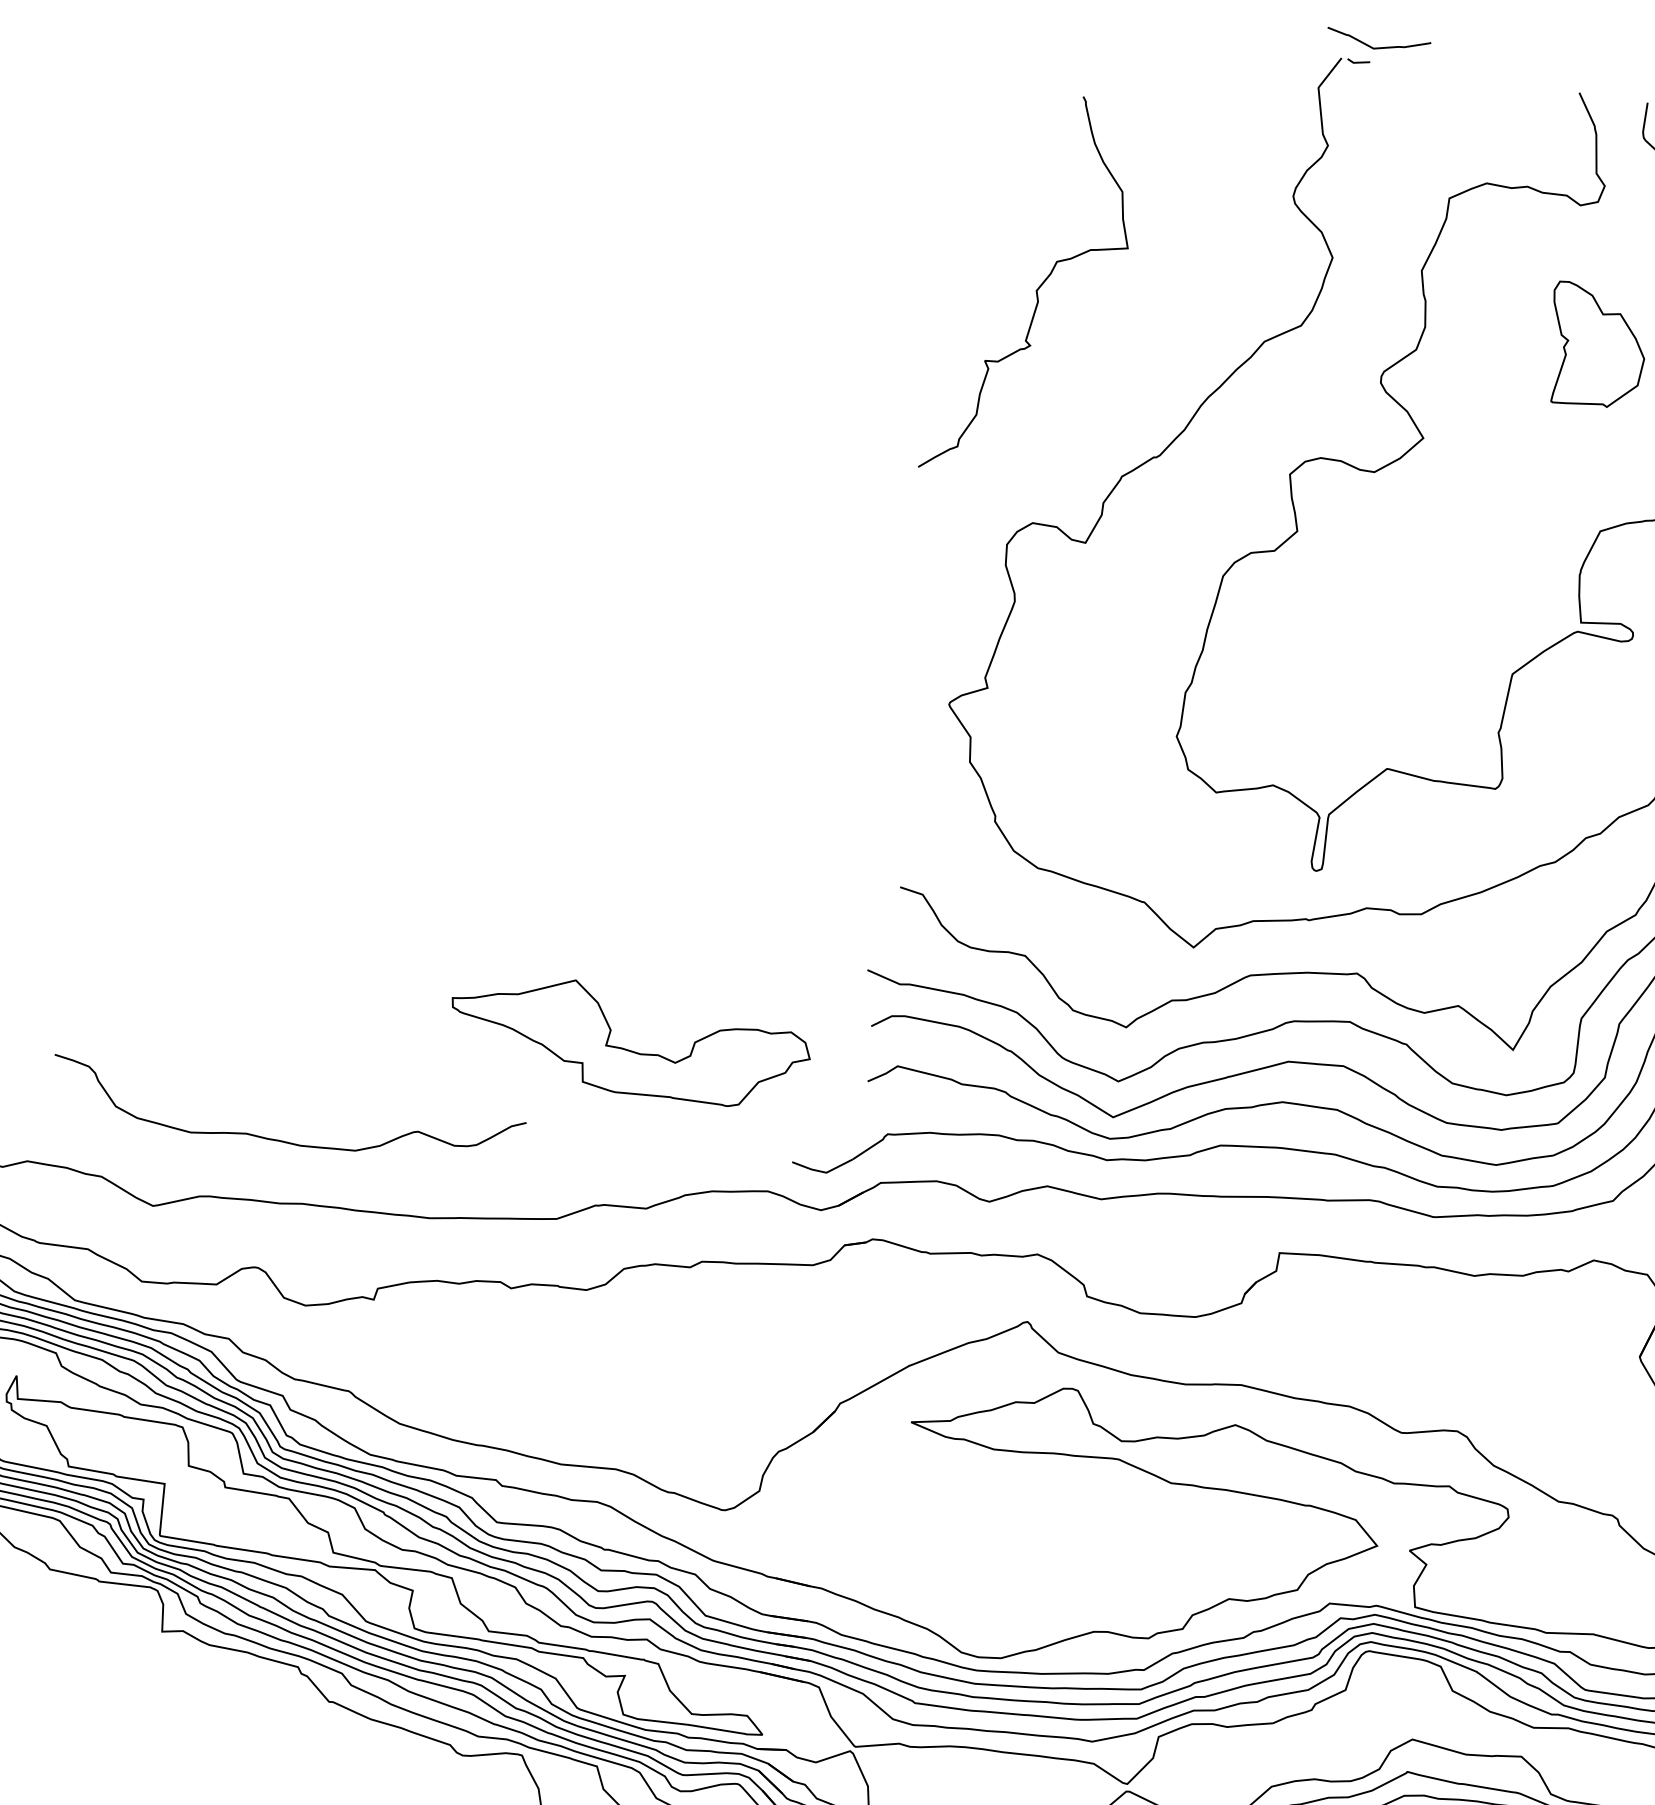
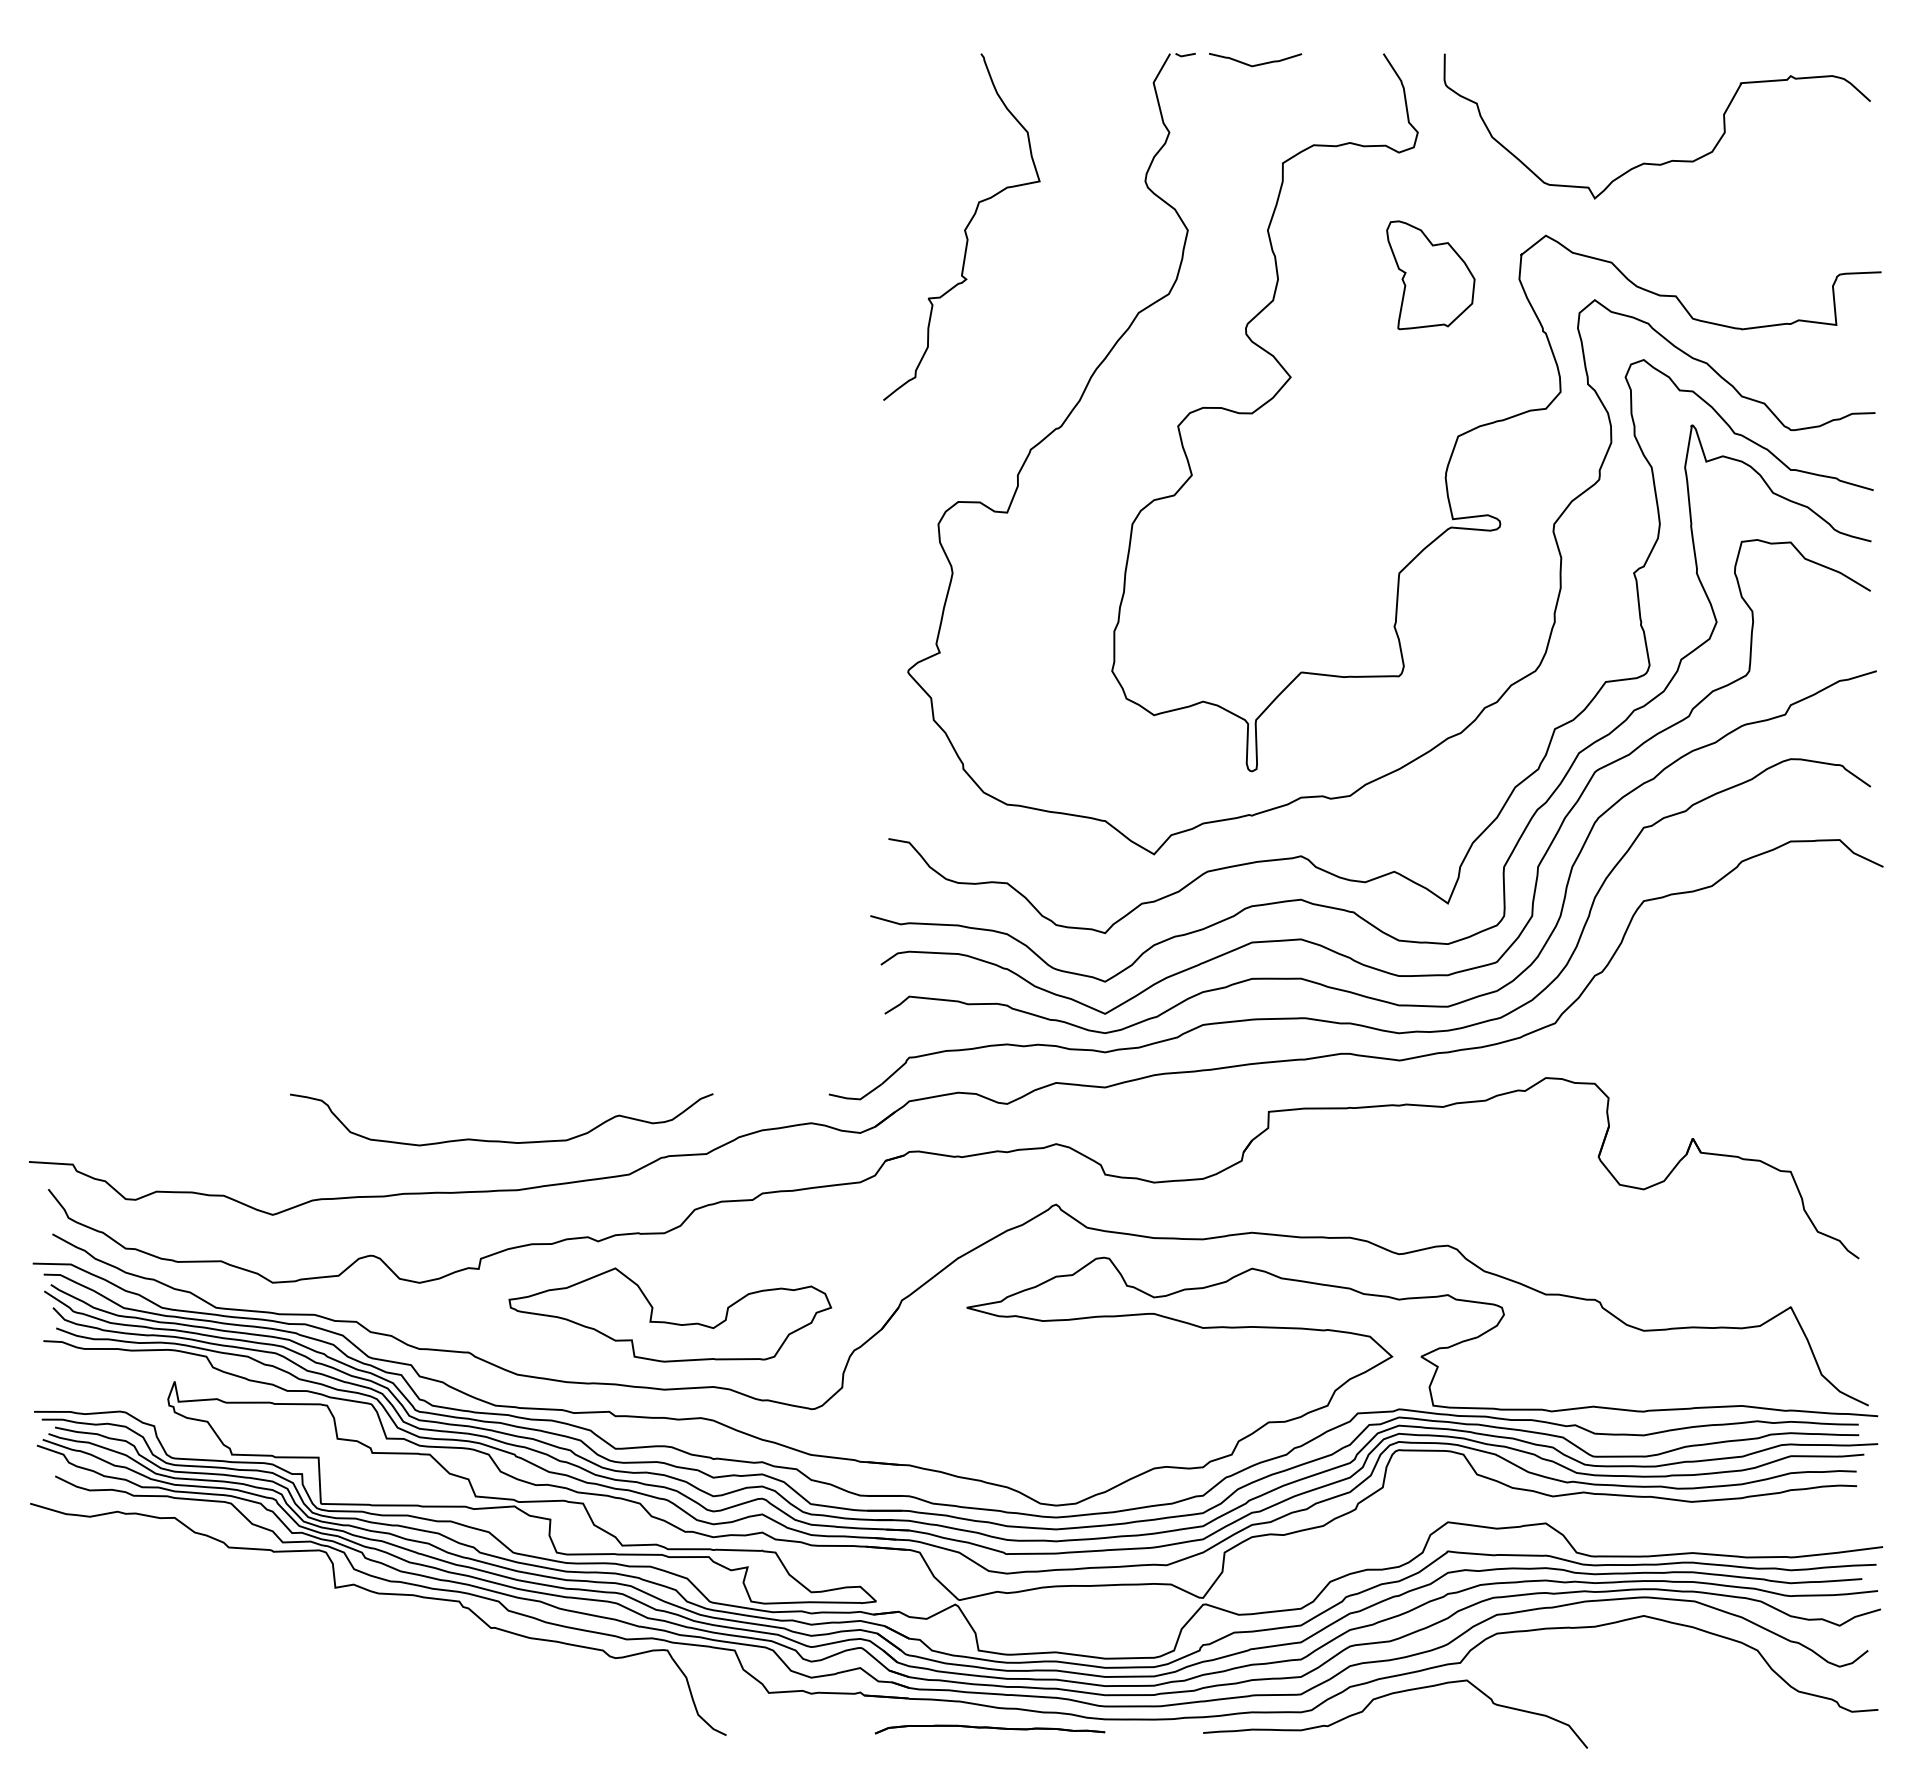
curve: (1377, 47) -> (1255, 64), moved
curve: (1037, 287) -> (965, 227), moved
part: (625, 1047) -> (667, 1321), moved
curve: (282, 1140) -> (501, 1140), moved

